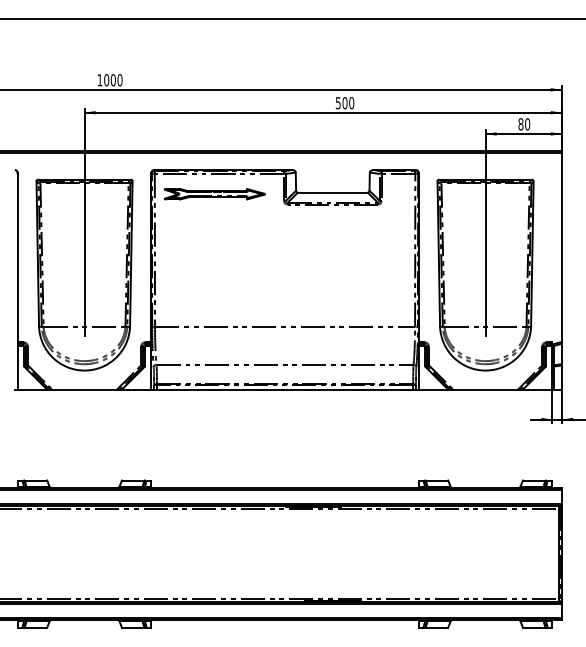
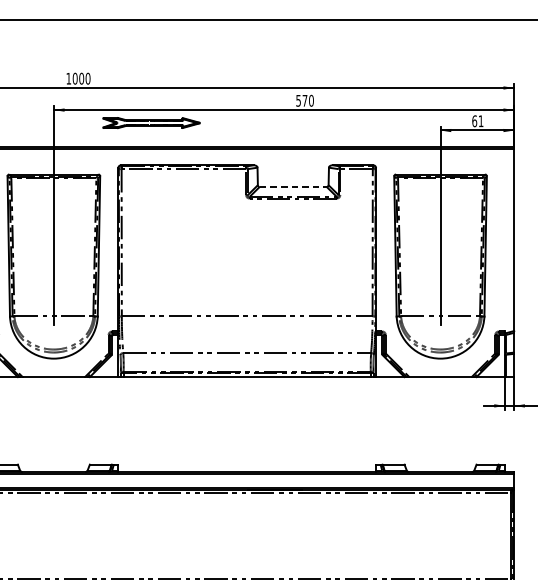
text: (344, 103) -> (304, 101), 500 -> 570
text: (524, 124) -> (478, 121), 80 -> 61
line: (332, 192) -> (292, 186), solid -> dashed
part: (214, 194) -> (151, 123), moved

